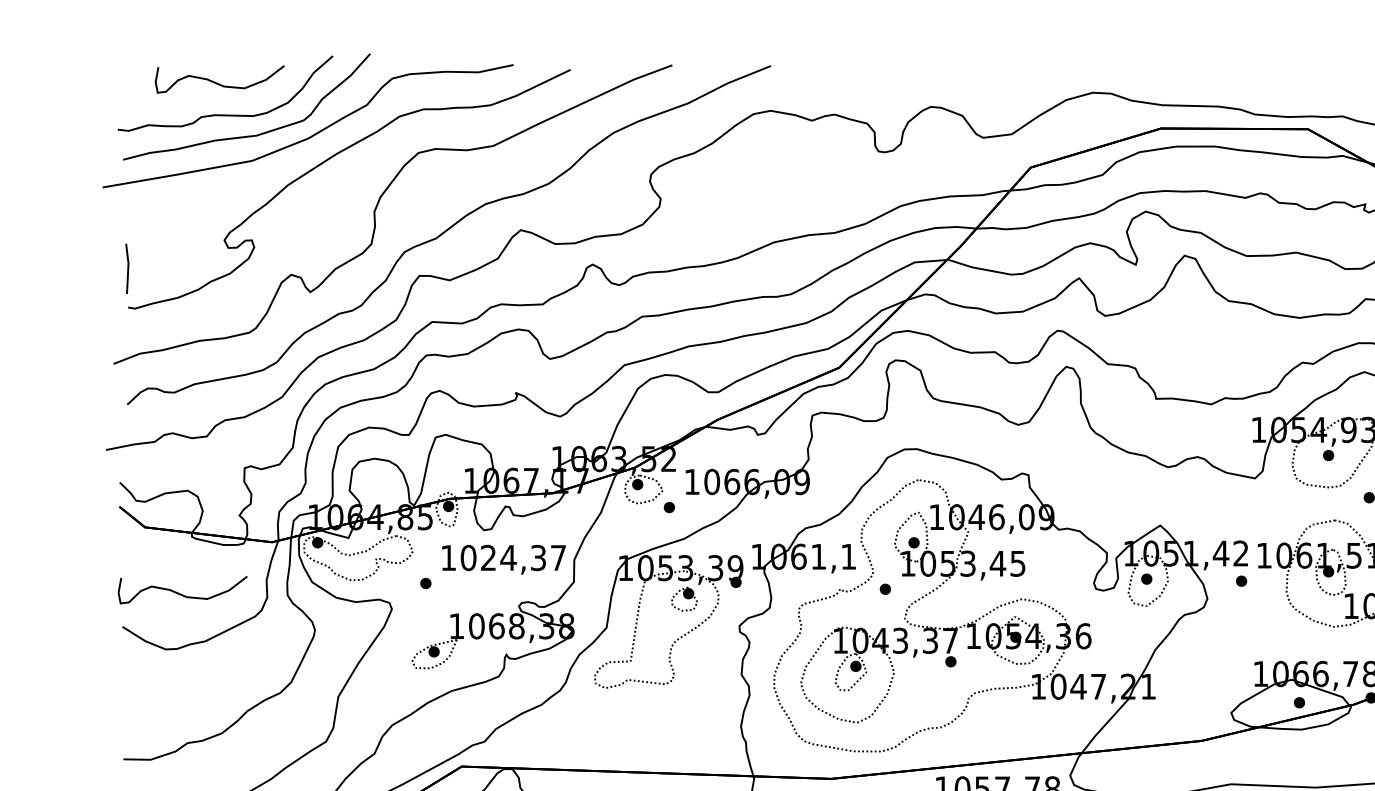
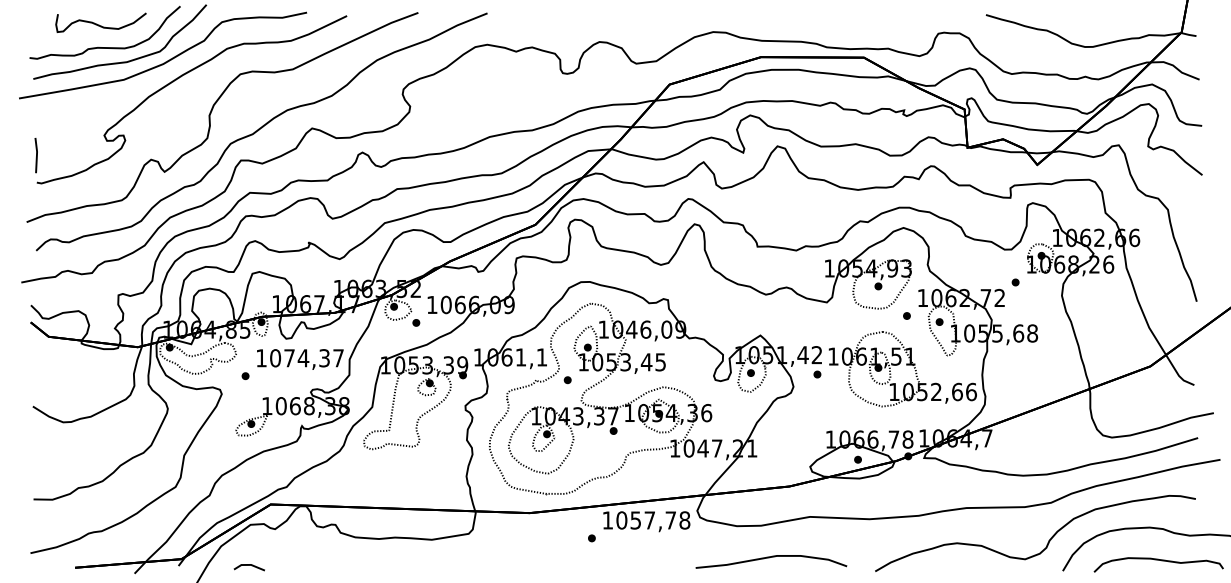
text: (488, 558) -> (289, 358), 1024,37 -> 1074,37
curve: (180, 592) -> (73, 382), removed

